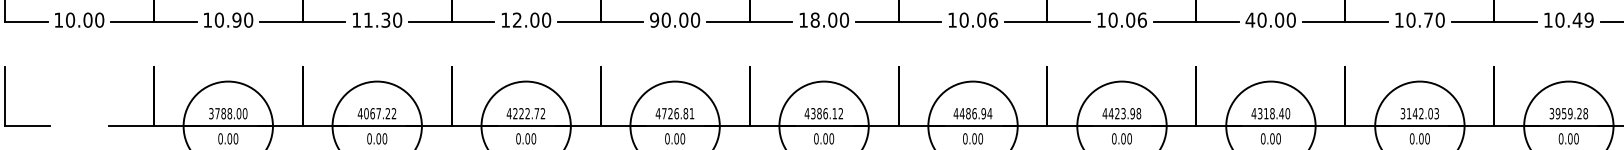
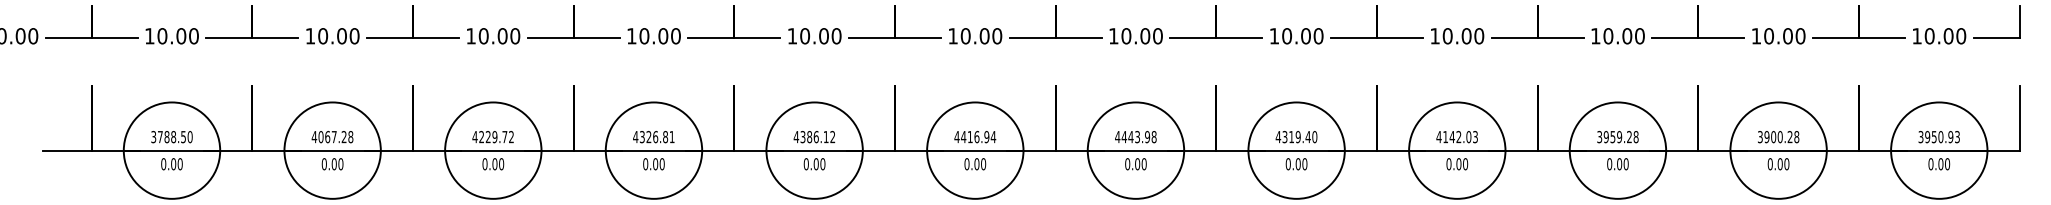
text: (237, 20) -> (181, 36), 10.90 -> 10.00
text: (377, 20) -> (332, 36), 11.30 -> 10.00
text: (517, 20) -> (483, 36), 12.00 -> 10.00
text: (654, 20) -> (631, 36), 90.00 -> 10.00
text: (815, 20) -> (805, 36), 18.00 -> 10.00
text: (993, 20) -> (997, 36), 10.06 -> 10.00
text: (1141, 20) -> (1157, 36), 10.06 -> 10.00
text: (1250, 20) -> (1274, 36), 40.00 -> 10.00
text: (1428, 20) -> (1466, 36), 10.70 -> 10.00
text: (1583, 20) -> (1633, 36), 10.49 -> 10.00
text: (1116, 113) -> (1130, 136), 4423.98 -> 4443.98
text: (1402, 113) -> (1438, 136), 3142.03 -> 4142.03
text: (238, 114) -> (183, 137), 3788.00 -> 3788.50
text: (393, 114) -> (350, 137), 4067.22 -> 4067.28
text: (527, 114) -> (494, 137), 4222.72 -> 4229.72
text: (664, 114) -> (642, 137), 4726.81 -> 4326.81
text: (967, 114) -> (969, 137), 4486.94 -> 4416.94
text: (1271, 114) -> (1297, 137), 4318.40 -> 4319.40

